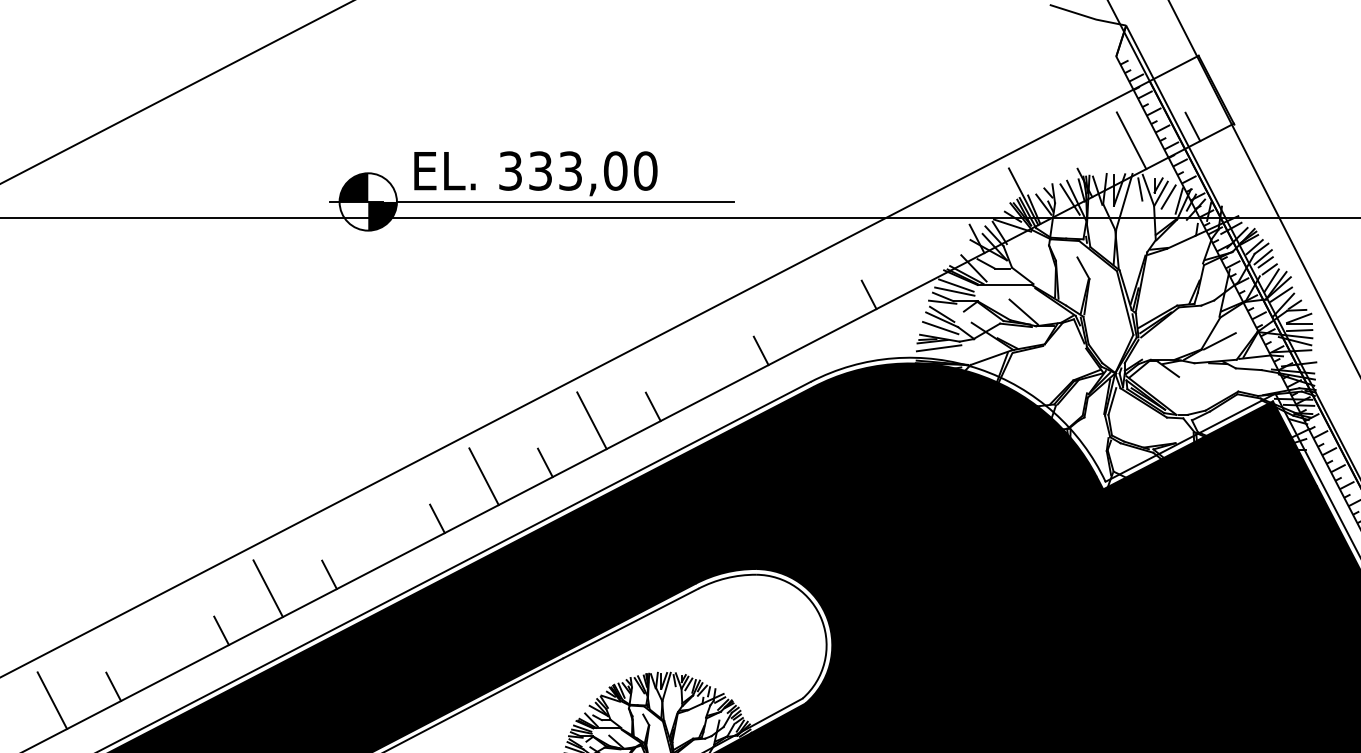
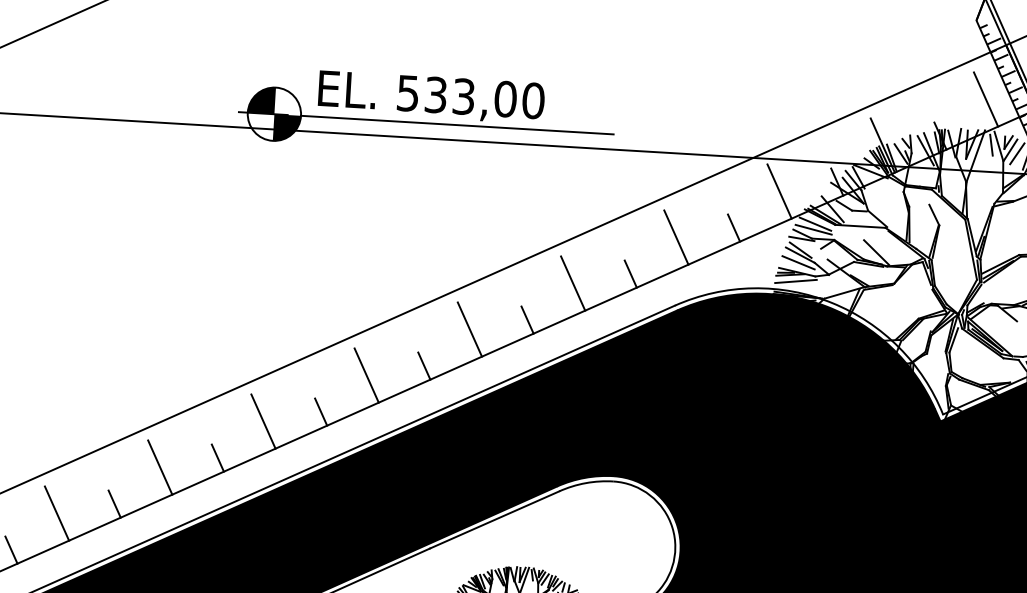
text: (510, 170) -> (408, 92), 333,00 -> 533,00
line: (915, 252) -> (779, 191), added
line: (807, 308) -> (676, 237), added
line: (699, 364) -> (572, 283), added
line: (375, 532) -> (262, 421), added
line: (159, 644) -> (56, 513), added

